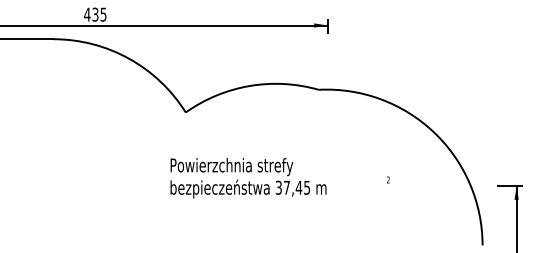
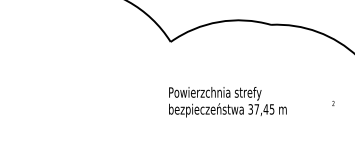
text: (279, 178) -> (251, 102), moved

